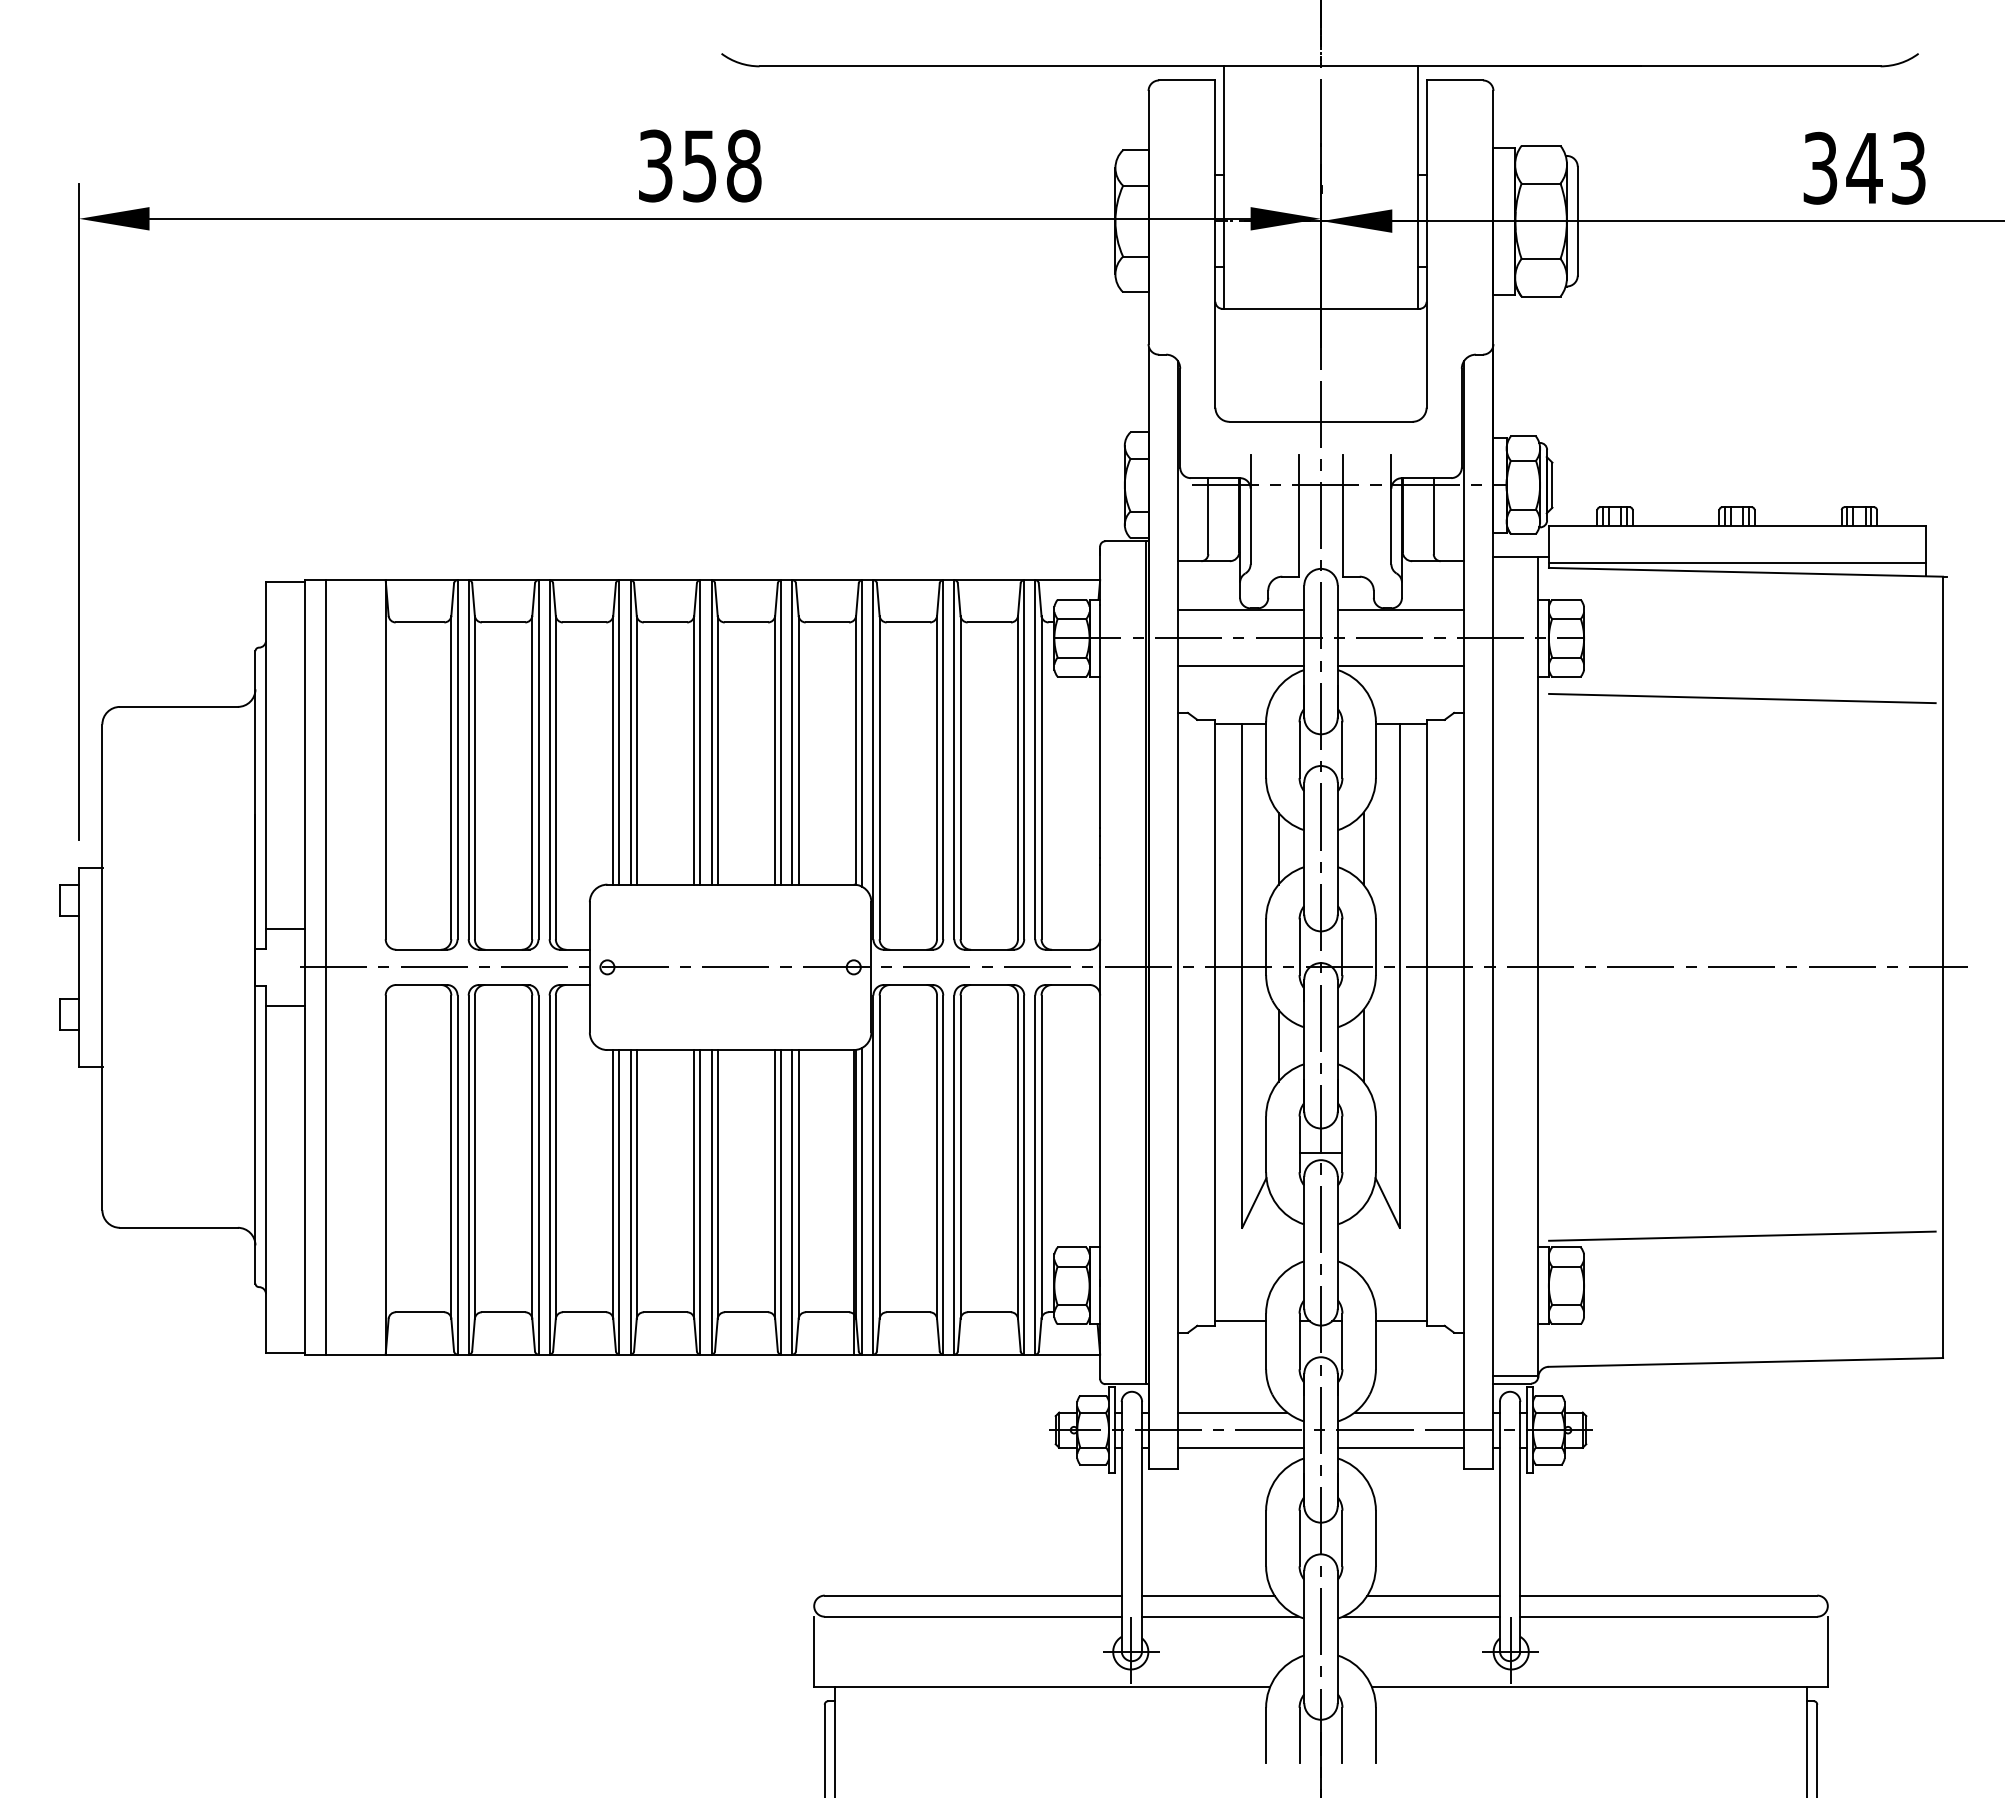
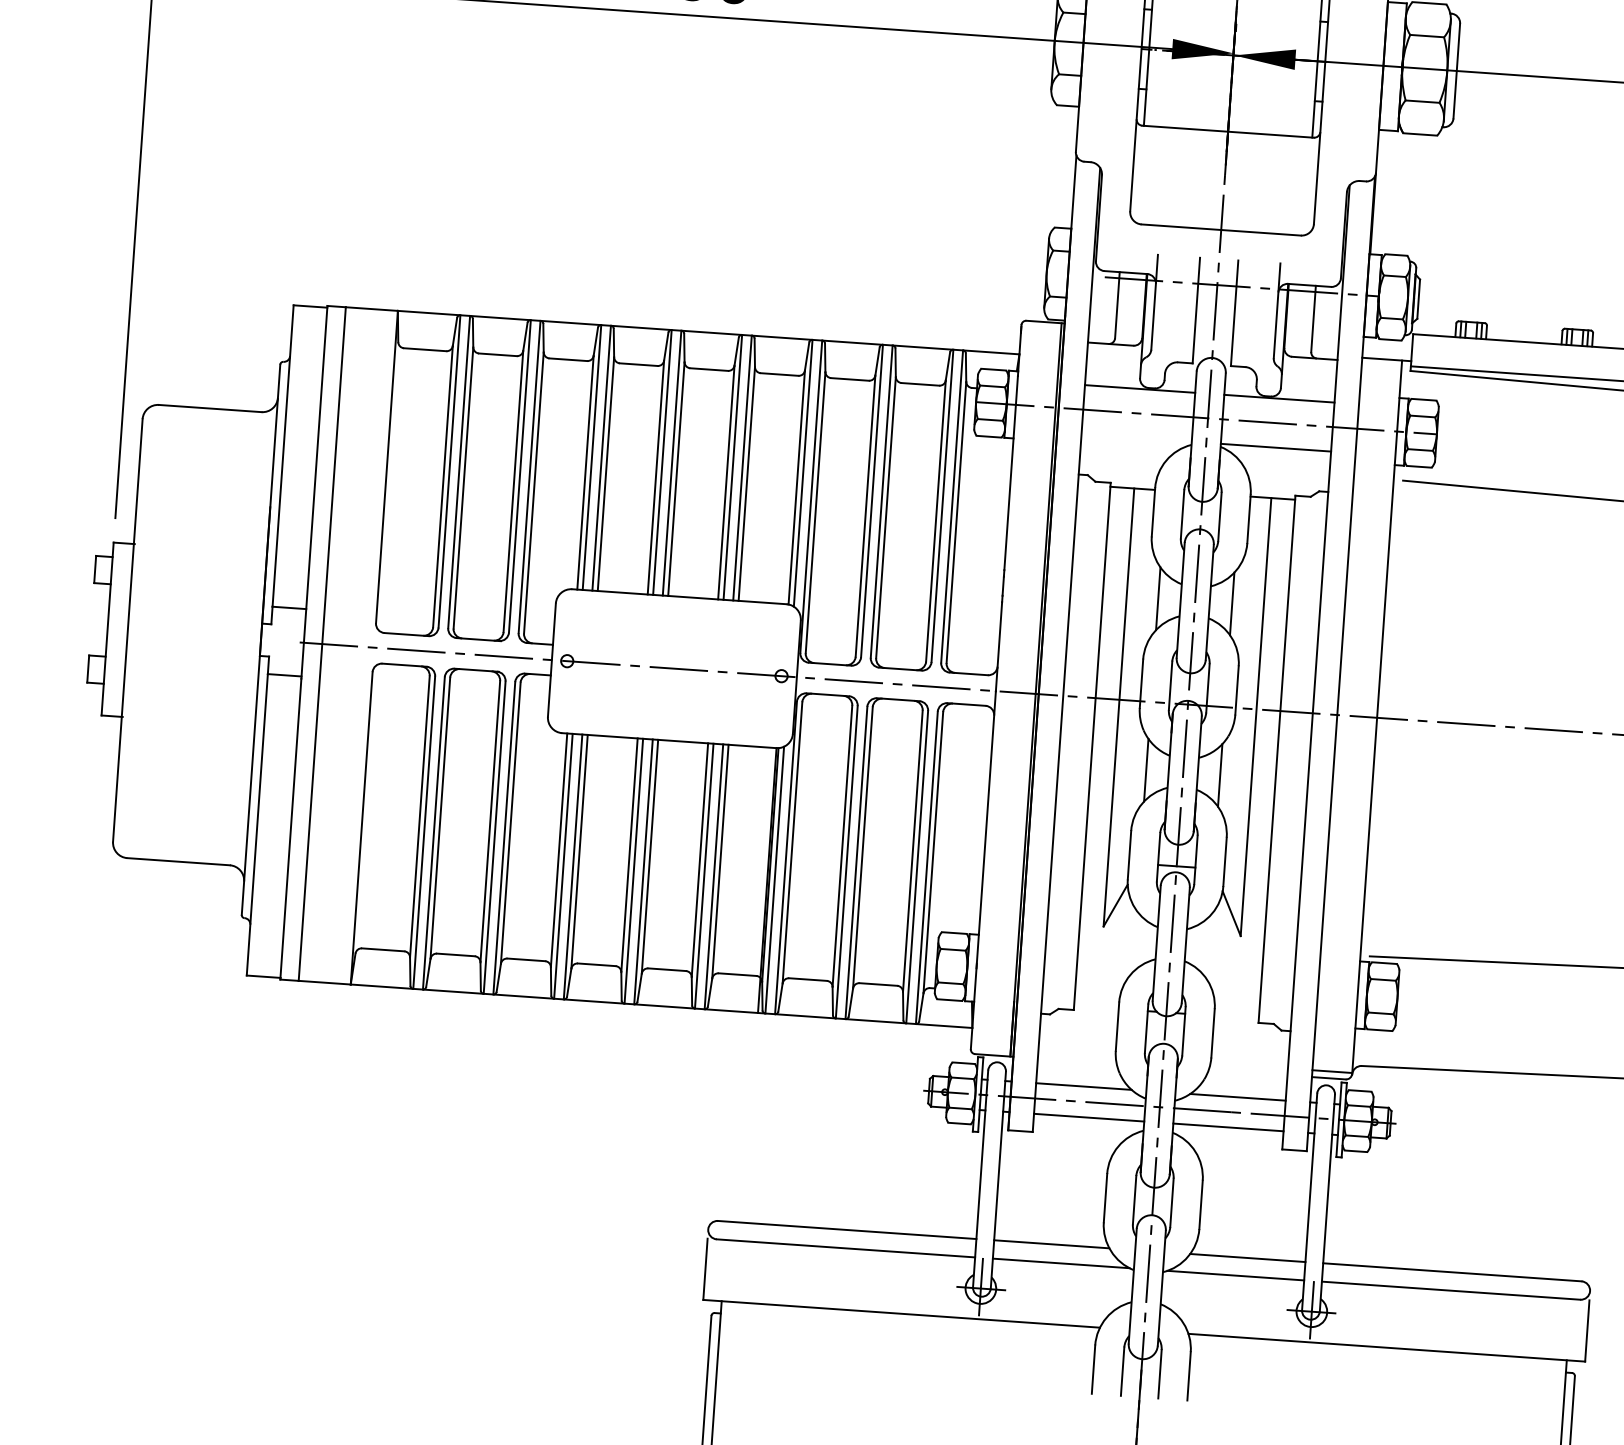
line: (1240, 666) -> (1136, 437), removed
line: (1240, 1321) -> (1096, 1007), removed
line: (1401, 1321) -> (1236, 1017), removed

